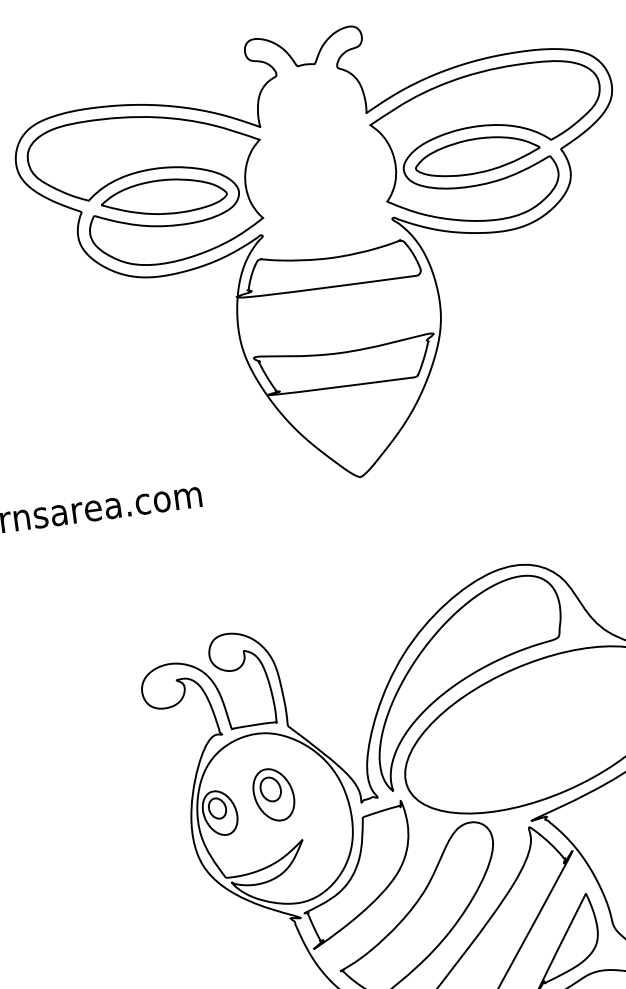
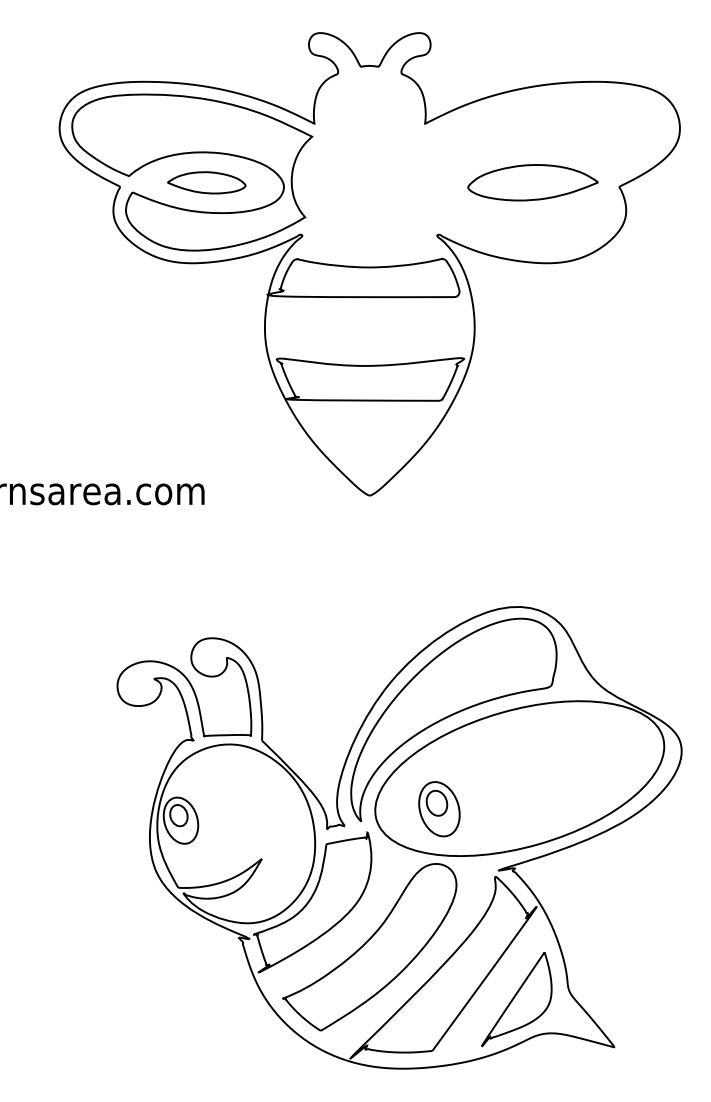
part: (493, 126) -> (553, 154), removed
part: (163, 197) -> (206, 182), size x0.6
part: (273, 795) -> (439, 809), moved

